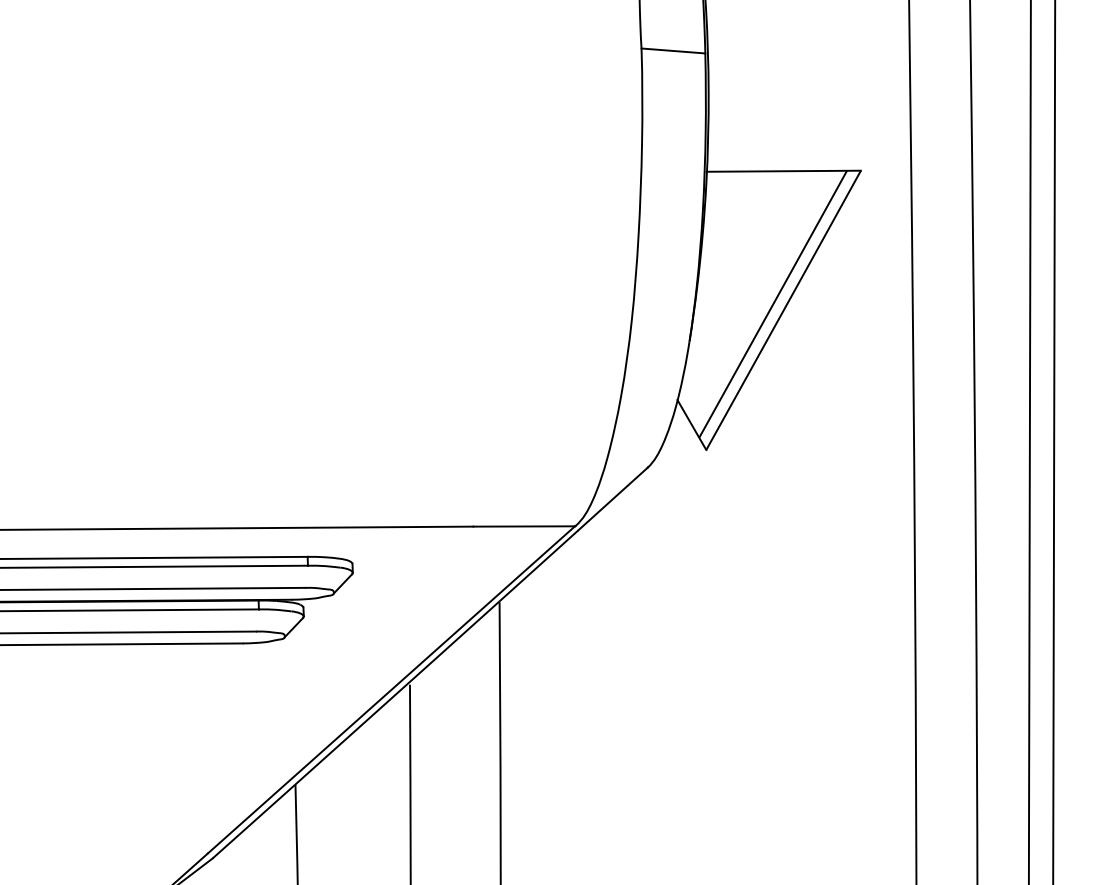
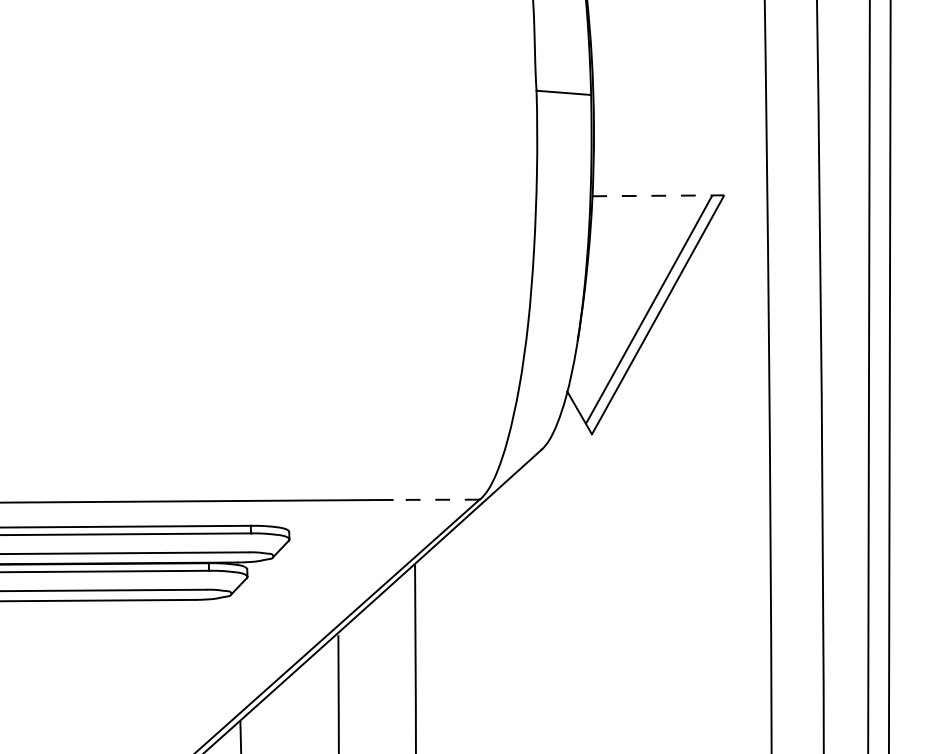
line: (784, 171) -> (658, 196), solid -> dashed
line: (524, 526) -> (436, 499), solid -> dashed

